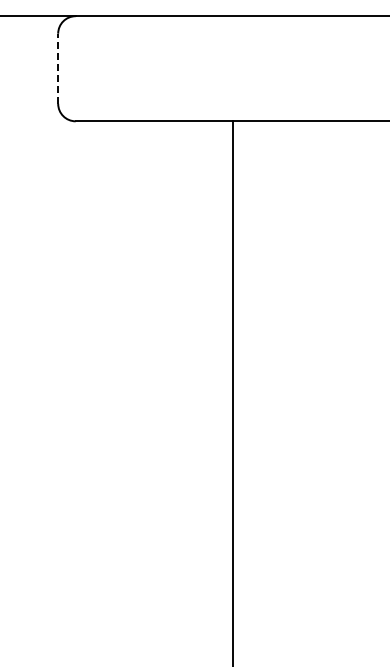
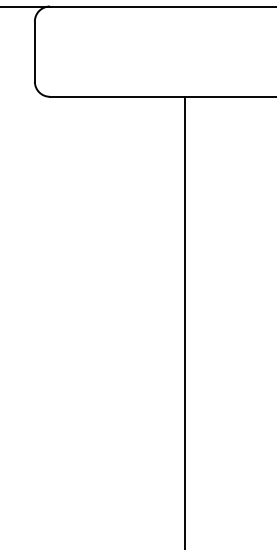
line: (58, 68) -> (35, 51), dashed -> solid

